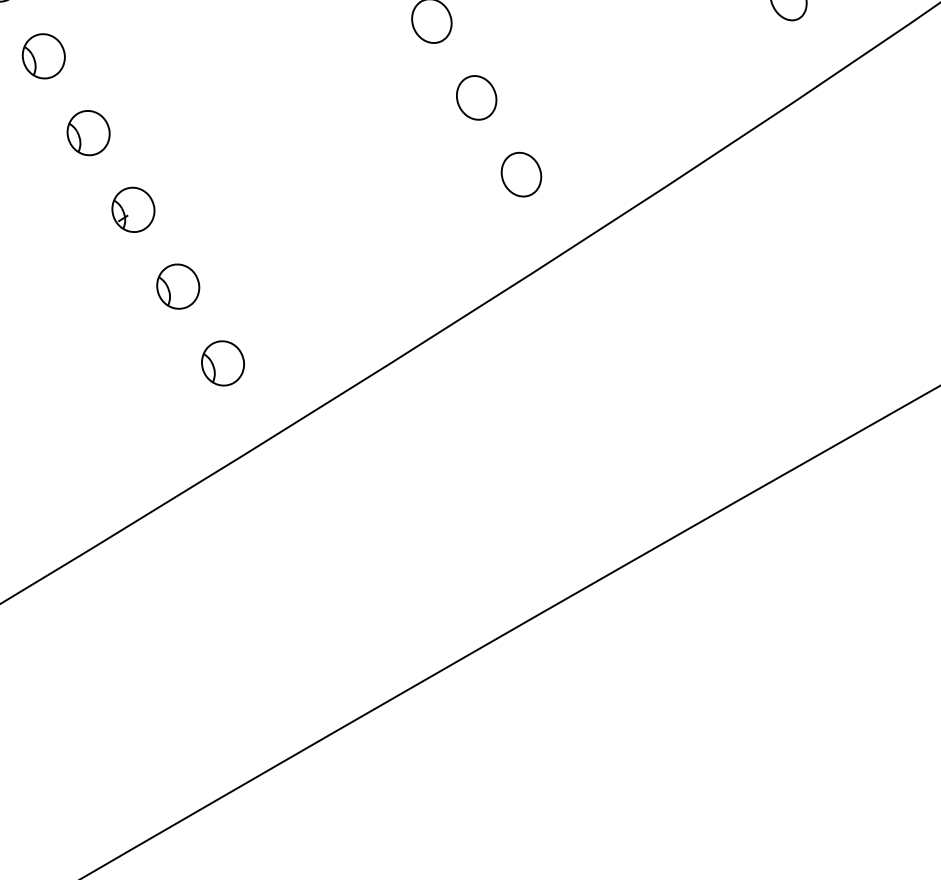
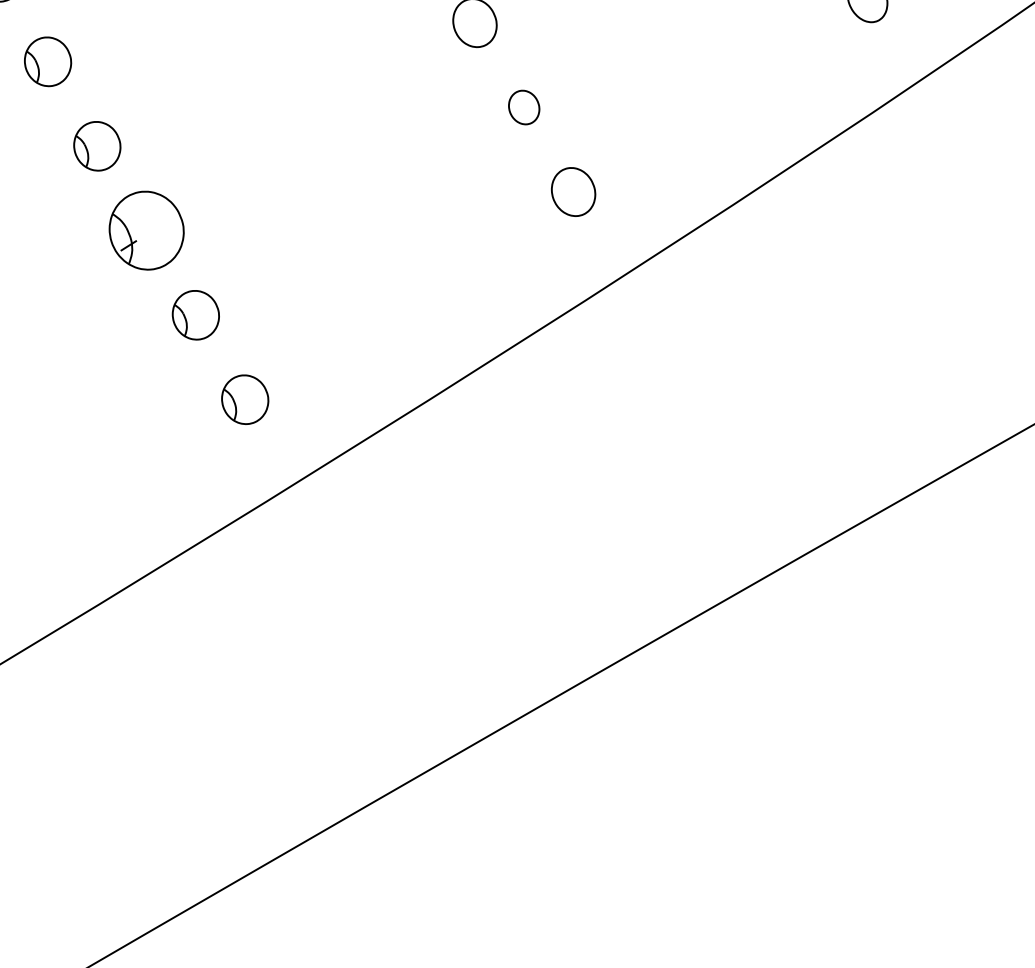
part: (475, 97) -> (523, 107), size x0.7
part: (133, 209) -> (146, 230), size x1.6

